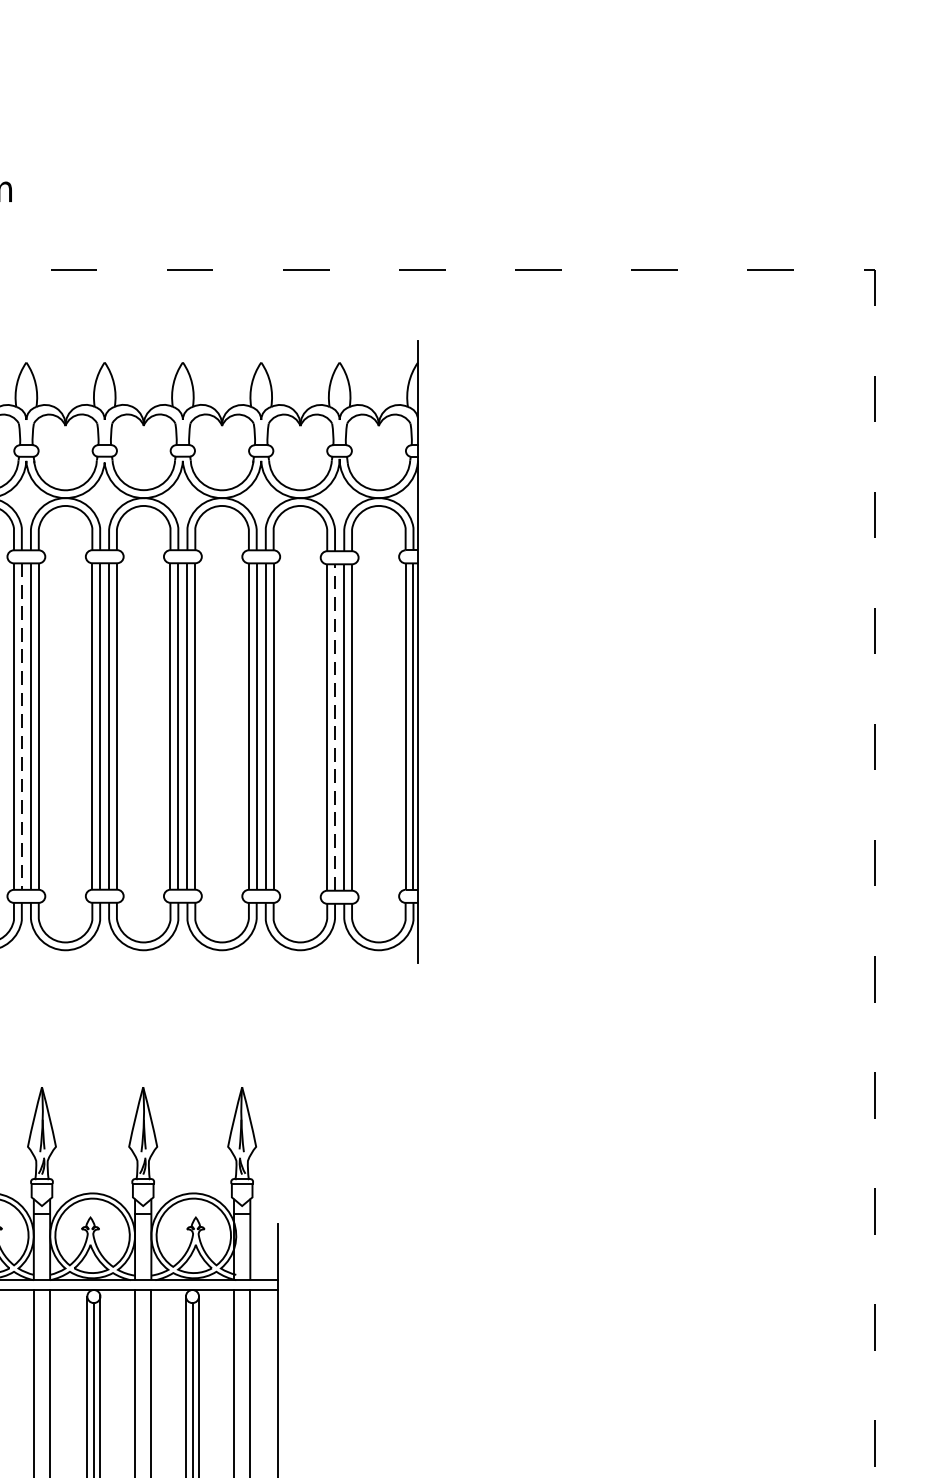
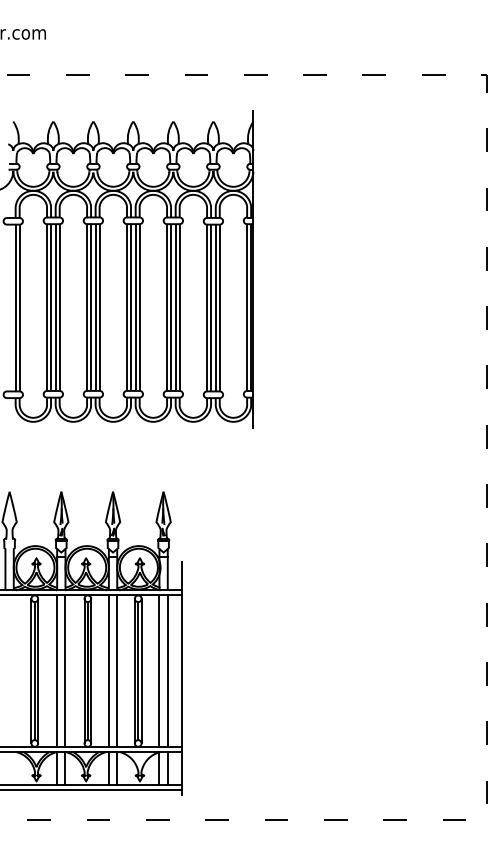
line: (335, 726) -> (211, 307), dashed -> solid
line: (22, 728) -> (51, 308), dashed -> solid

